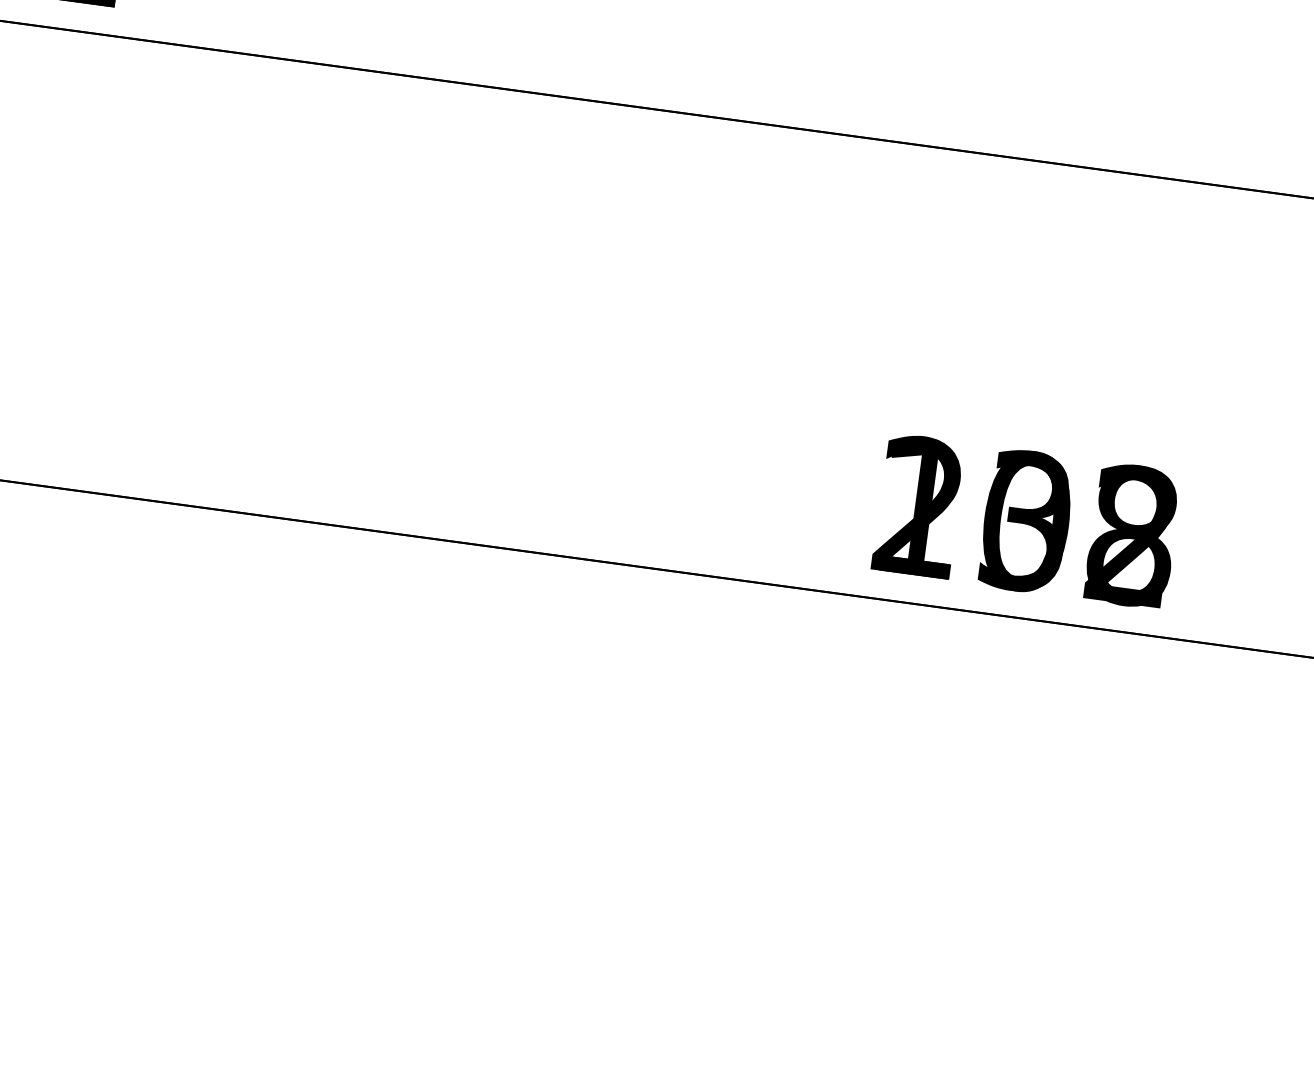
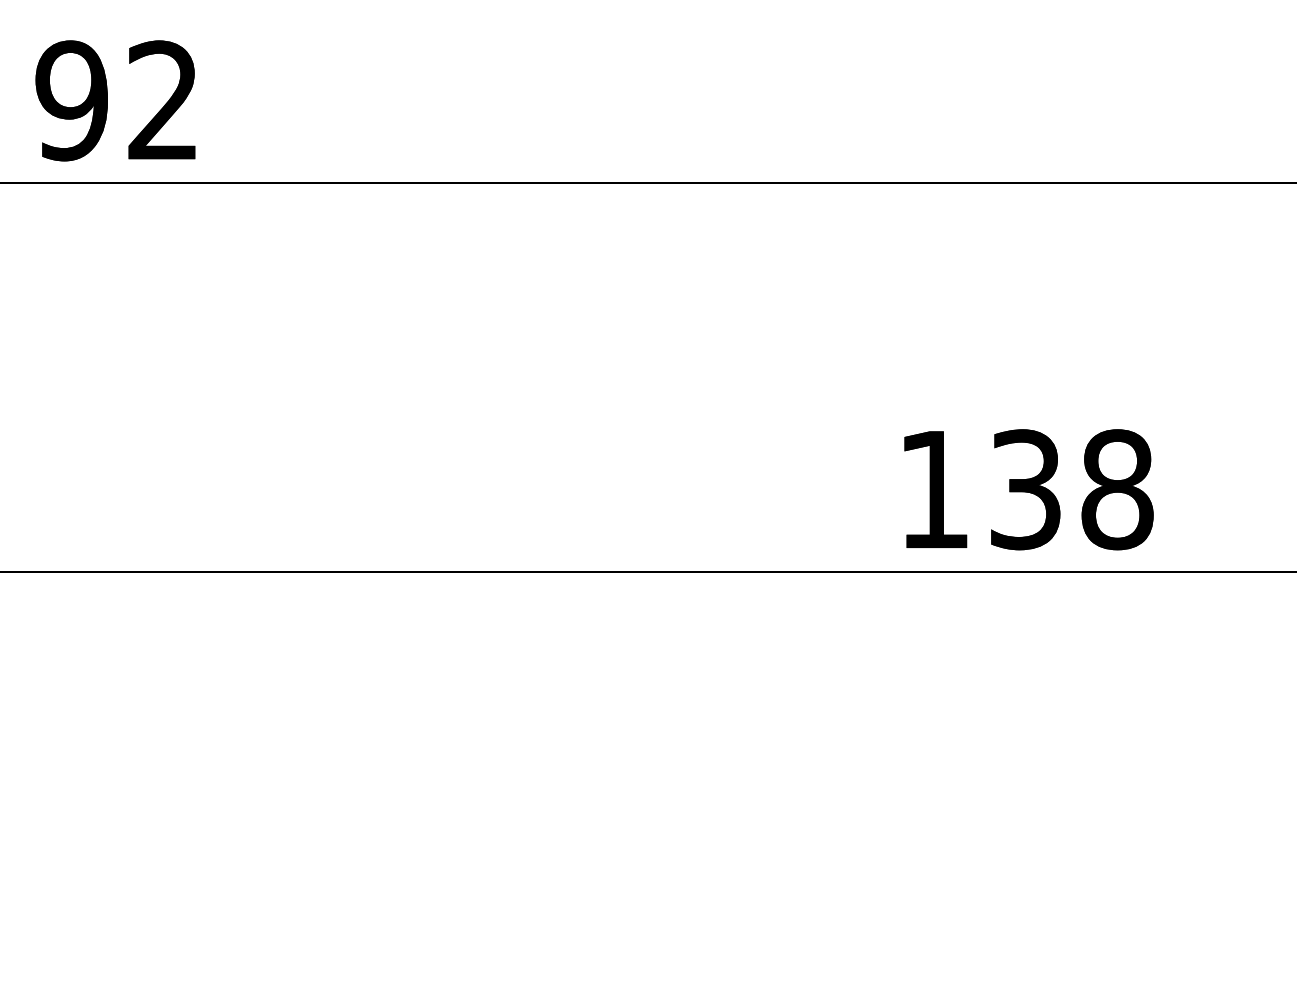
text: (1027, 521) -> (1026, 489), 202 -> 138

